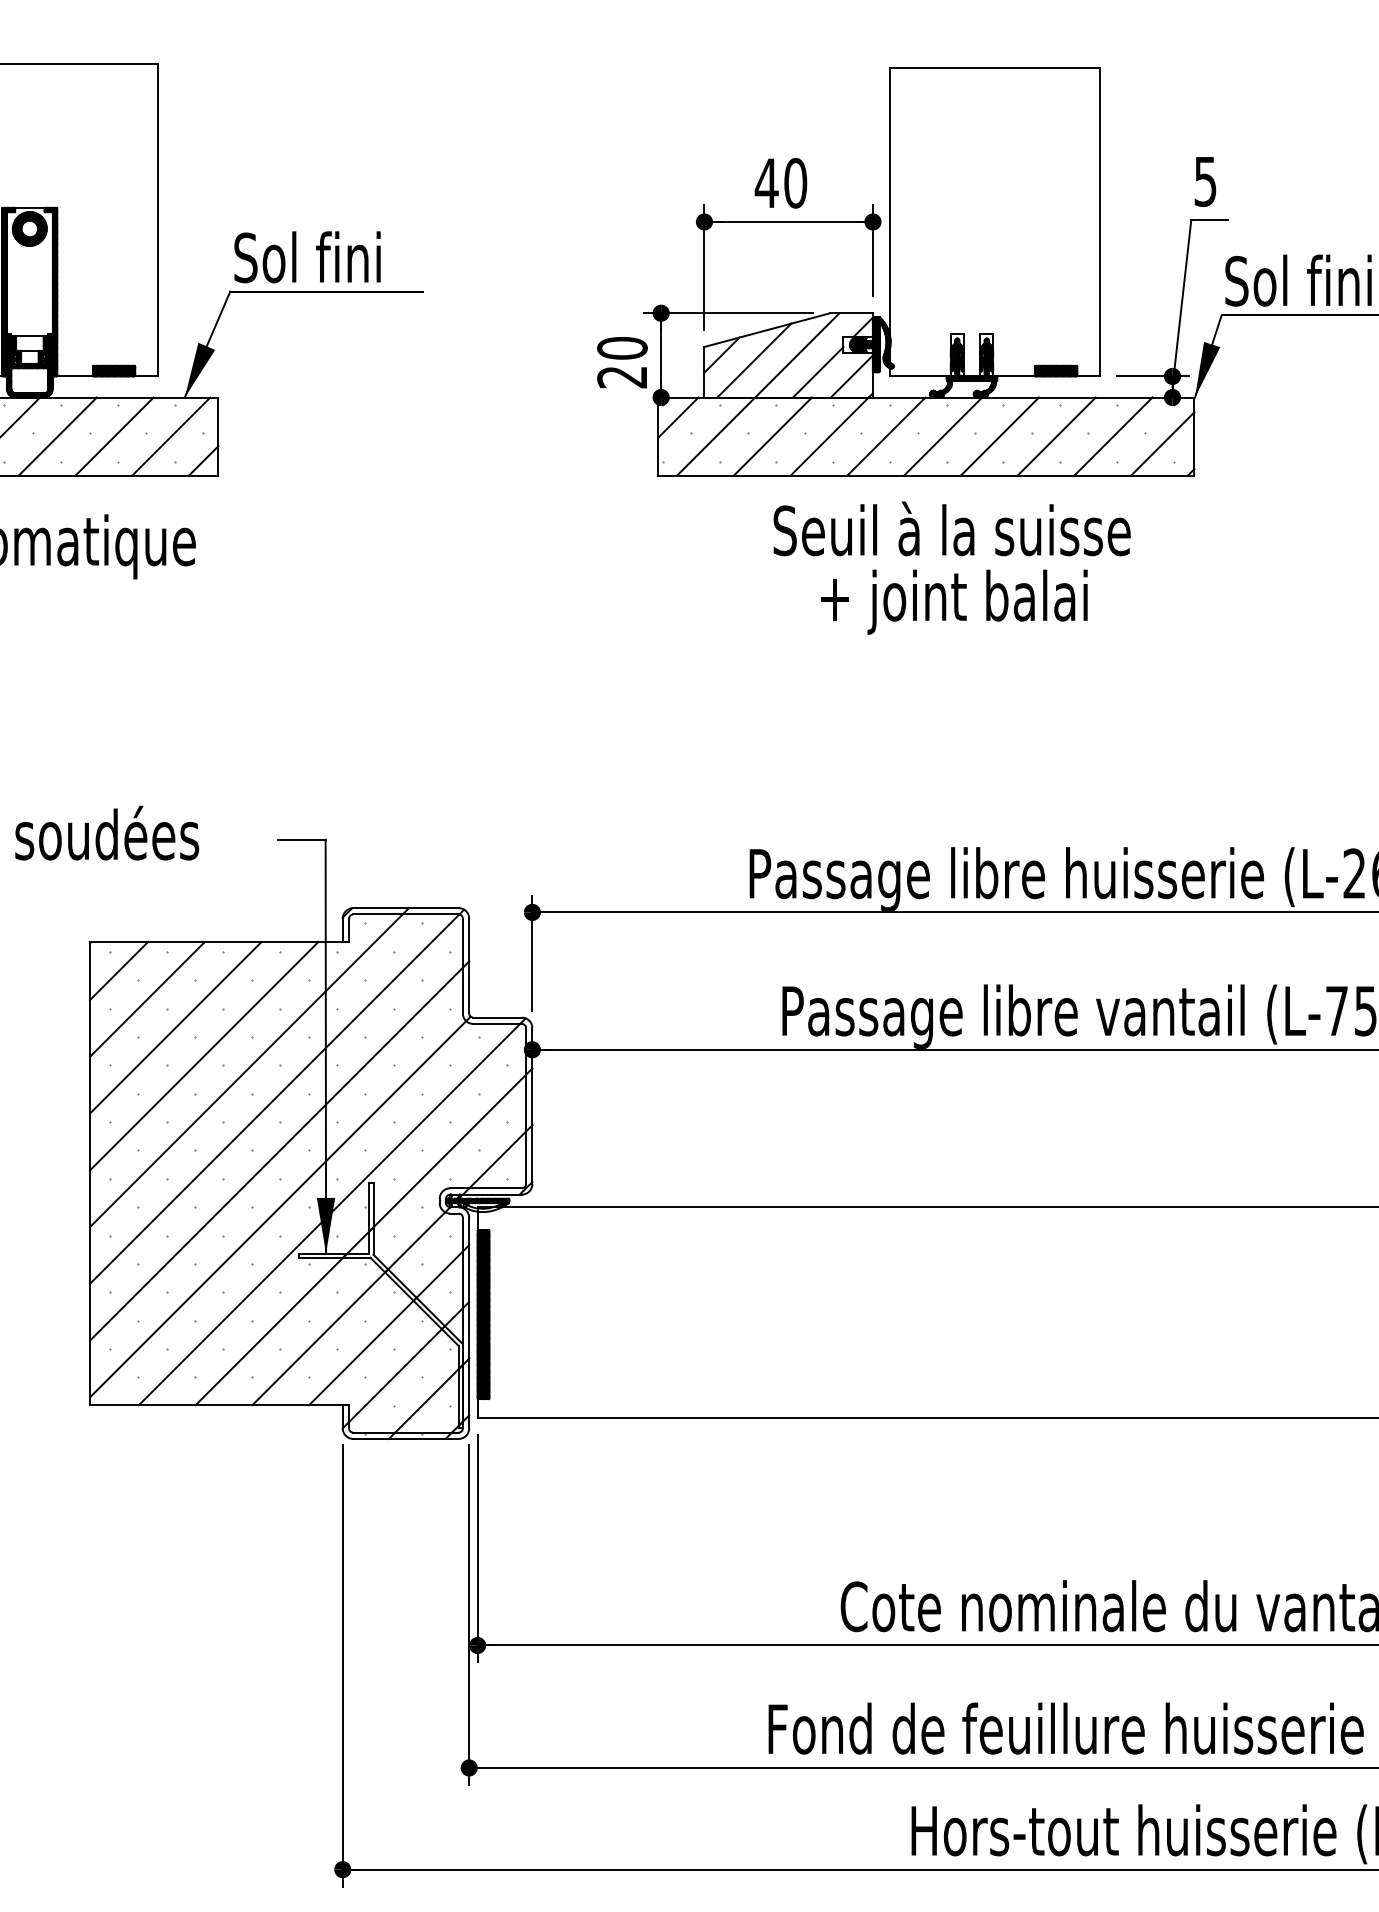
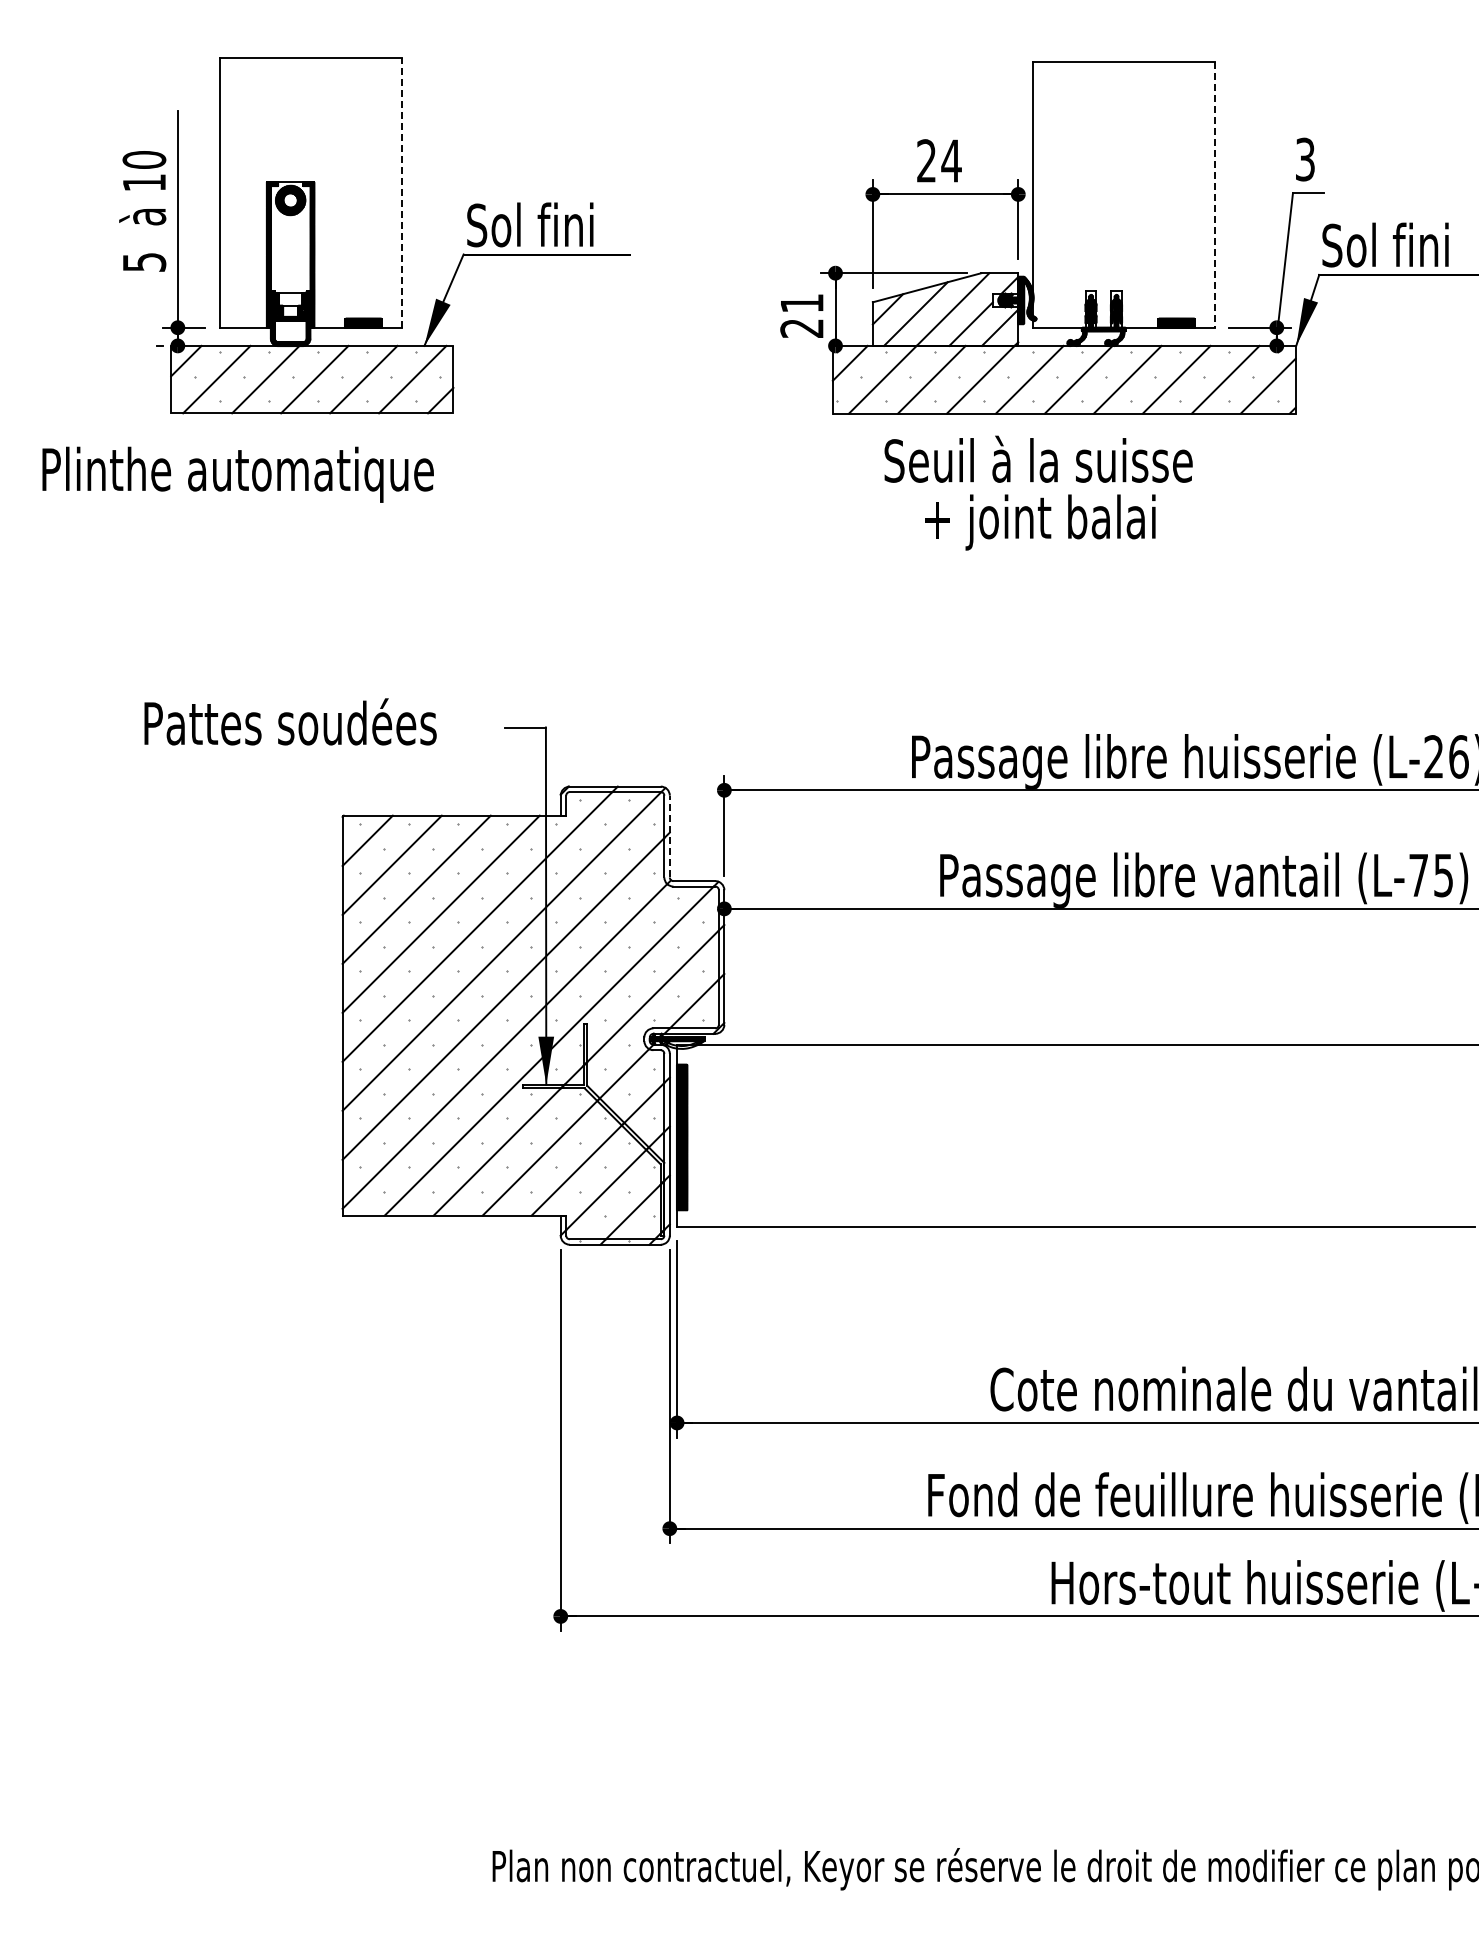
text: (1205, 180) -> (1305, 158), 5 -> 3
text: (780, 182) -> (938, 160), 40 -> 24
line: (158, 220) -> (401, 193), solid -> dashed
line: (1100, 223) -> (1214, 195), solid -> dashed
text: (621, 348) -> (801, 303), 20 -> 21
text: (951, 567) -> (1038, 492), moved
line: (468, 965) -> (669, 836), solid -> dashed

